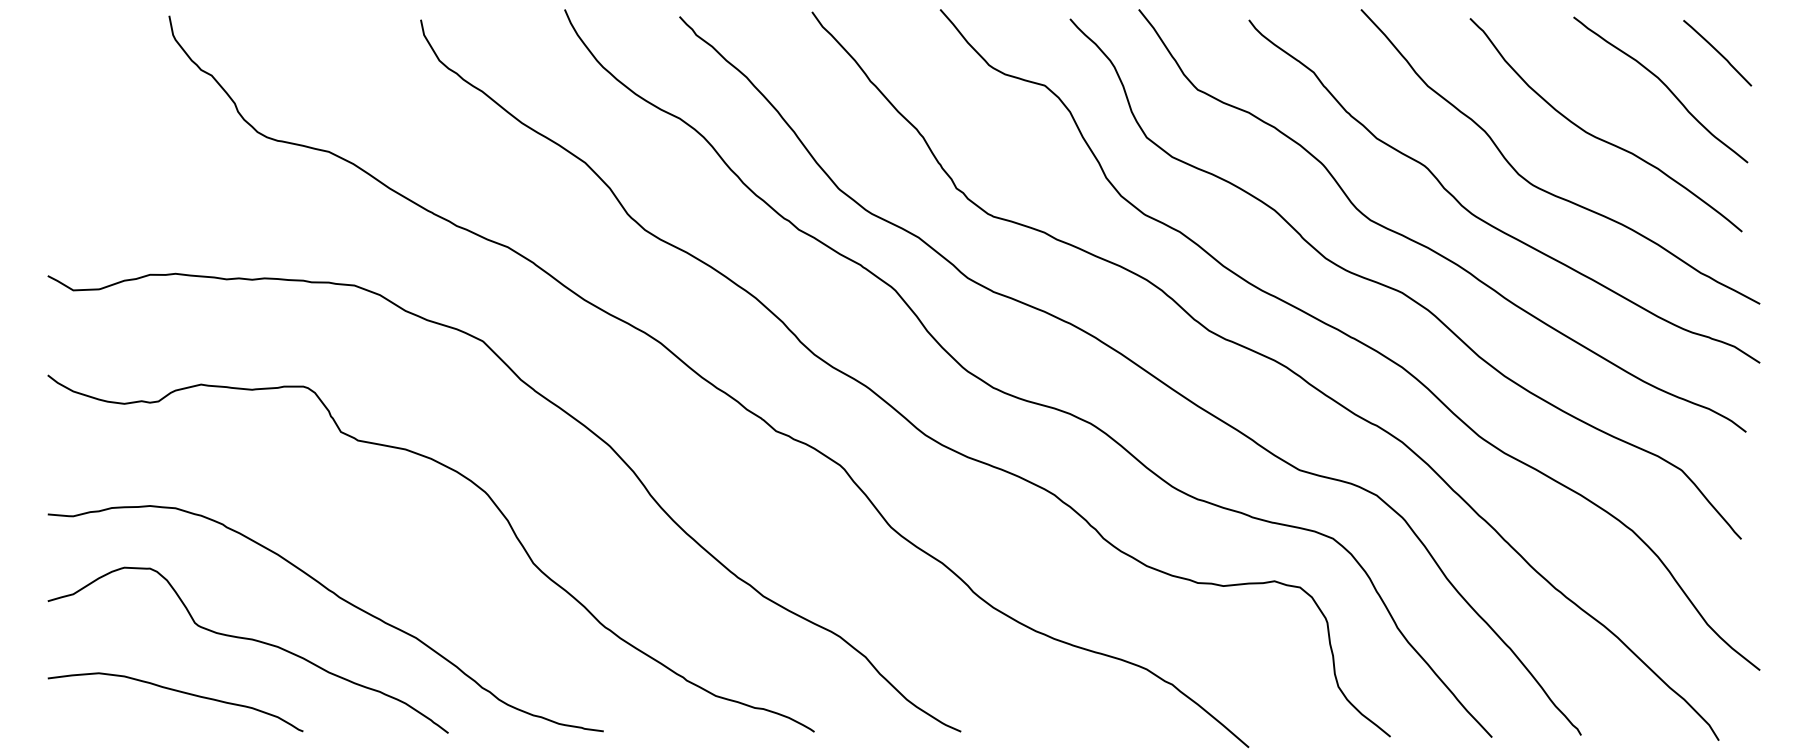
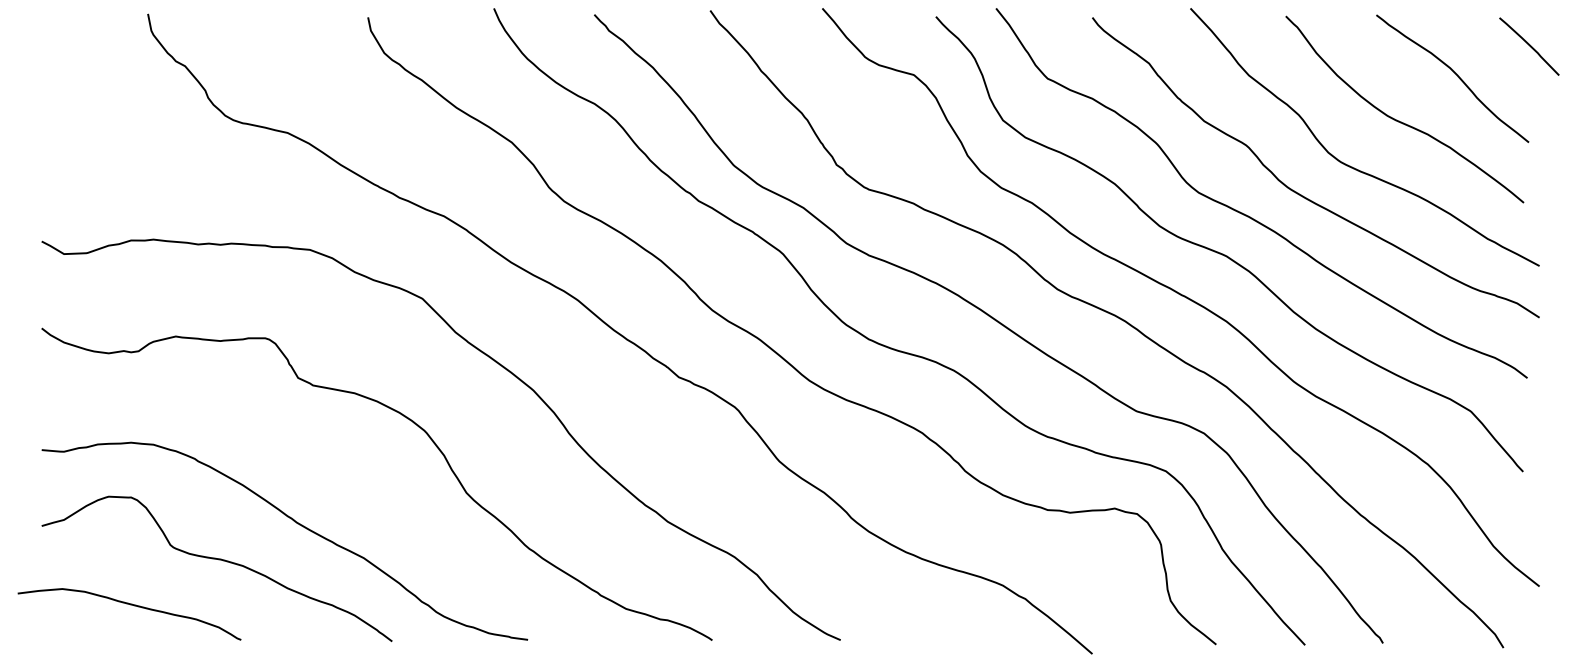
curve: (1717, 53) -> (1529, 46), moved
curve: (176, 692) -> (130, 605), moved

